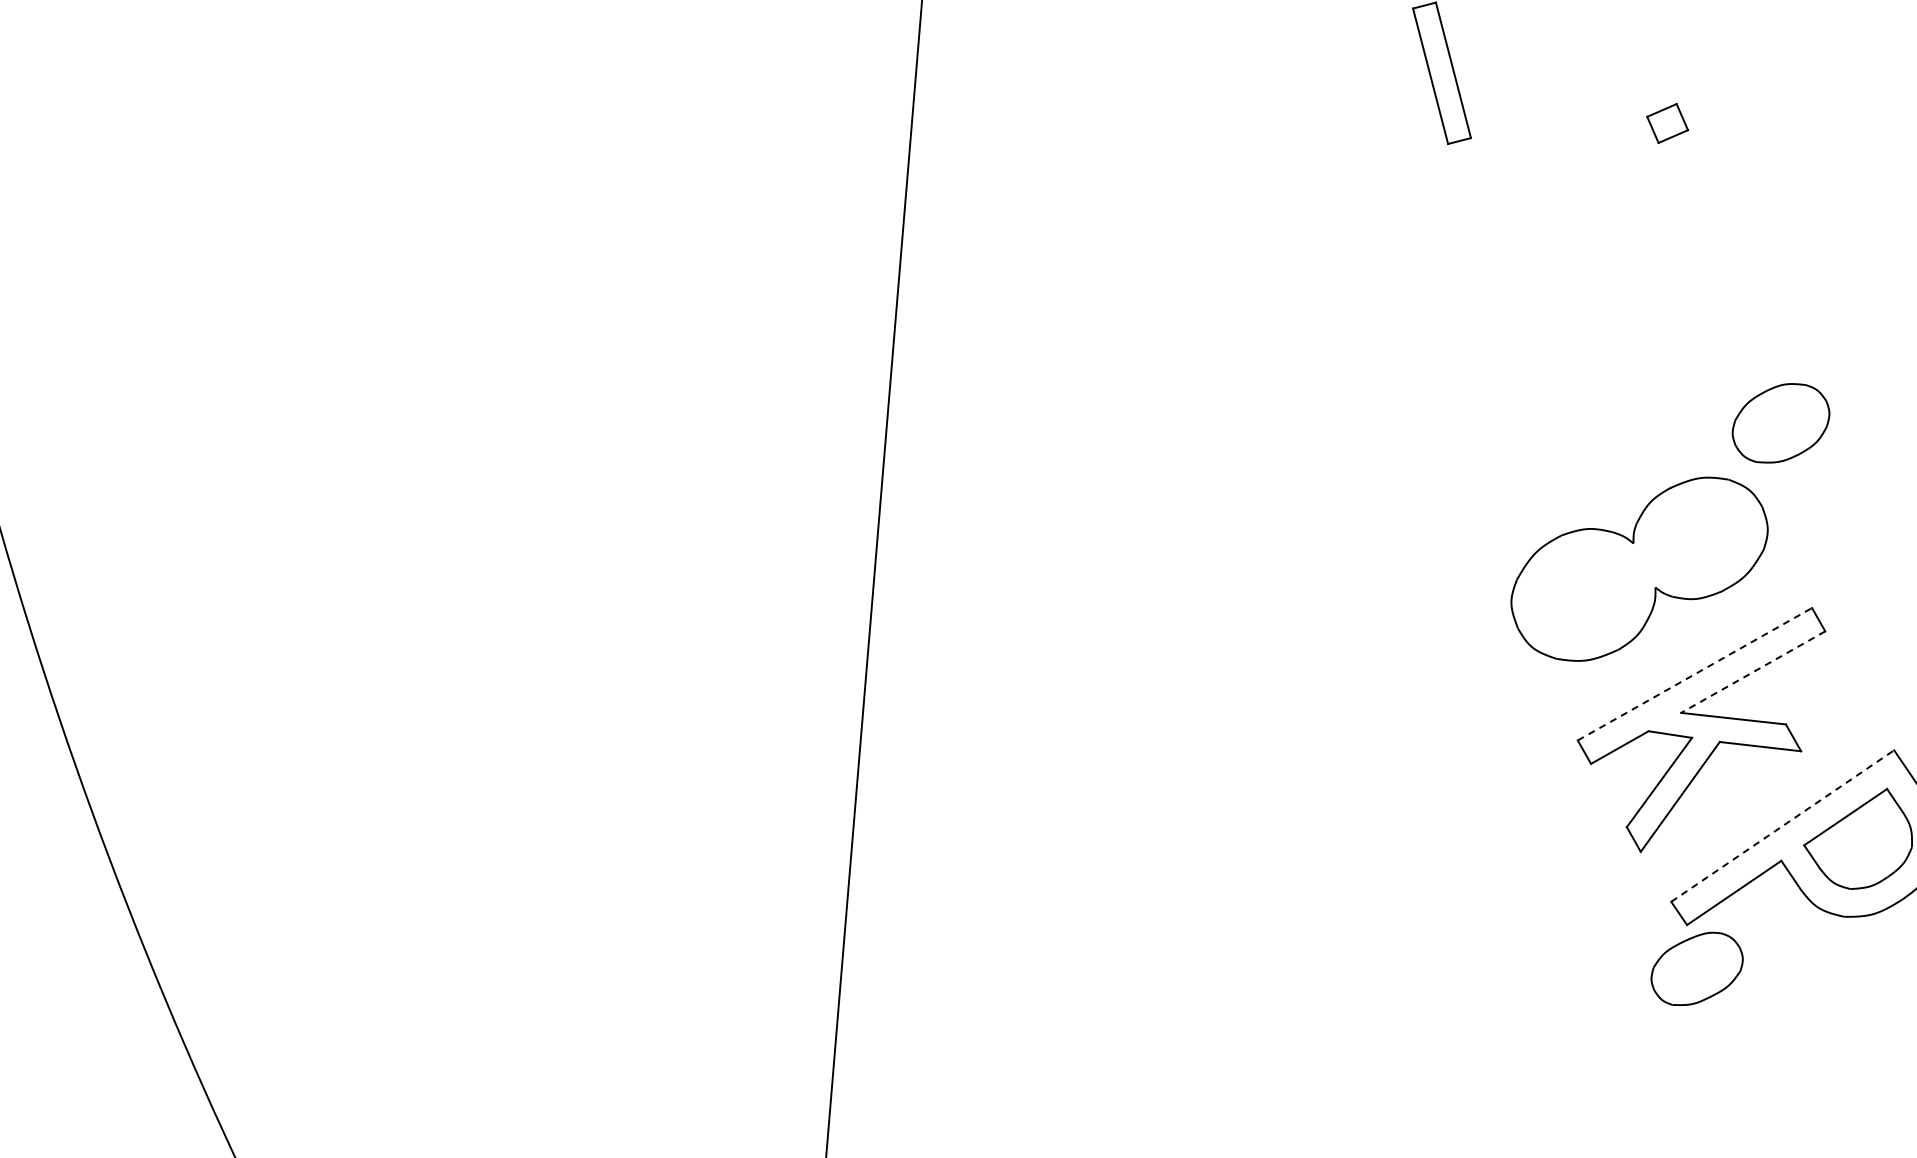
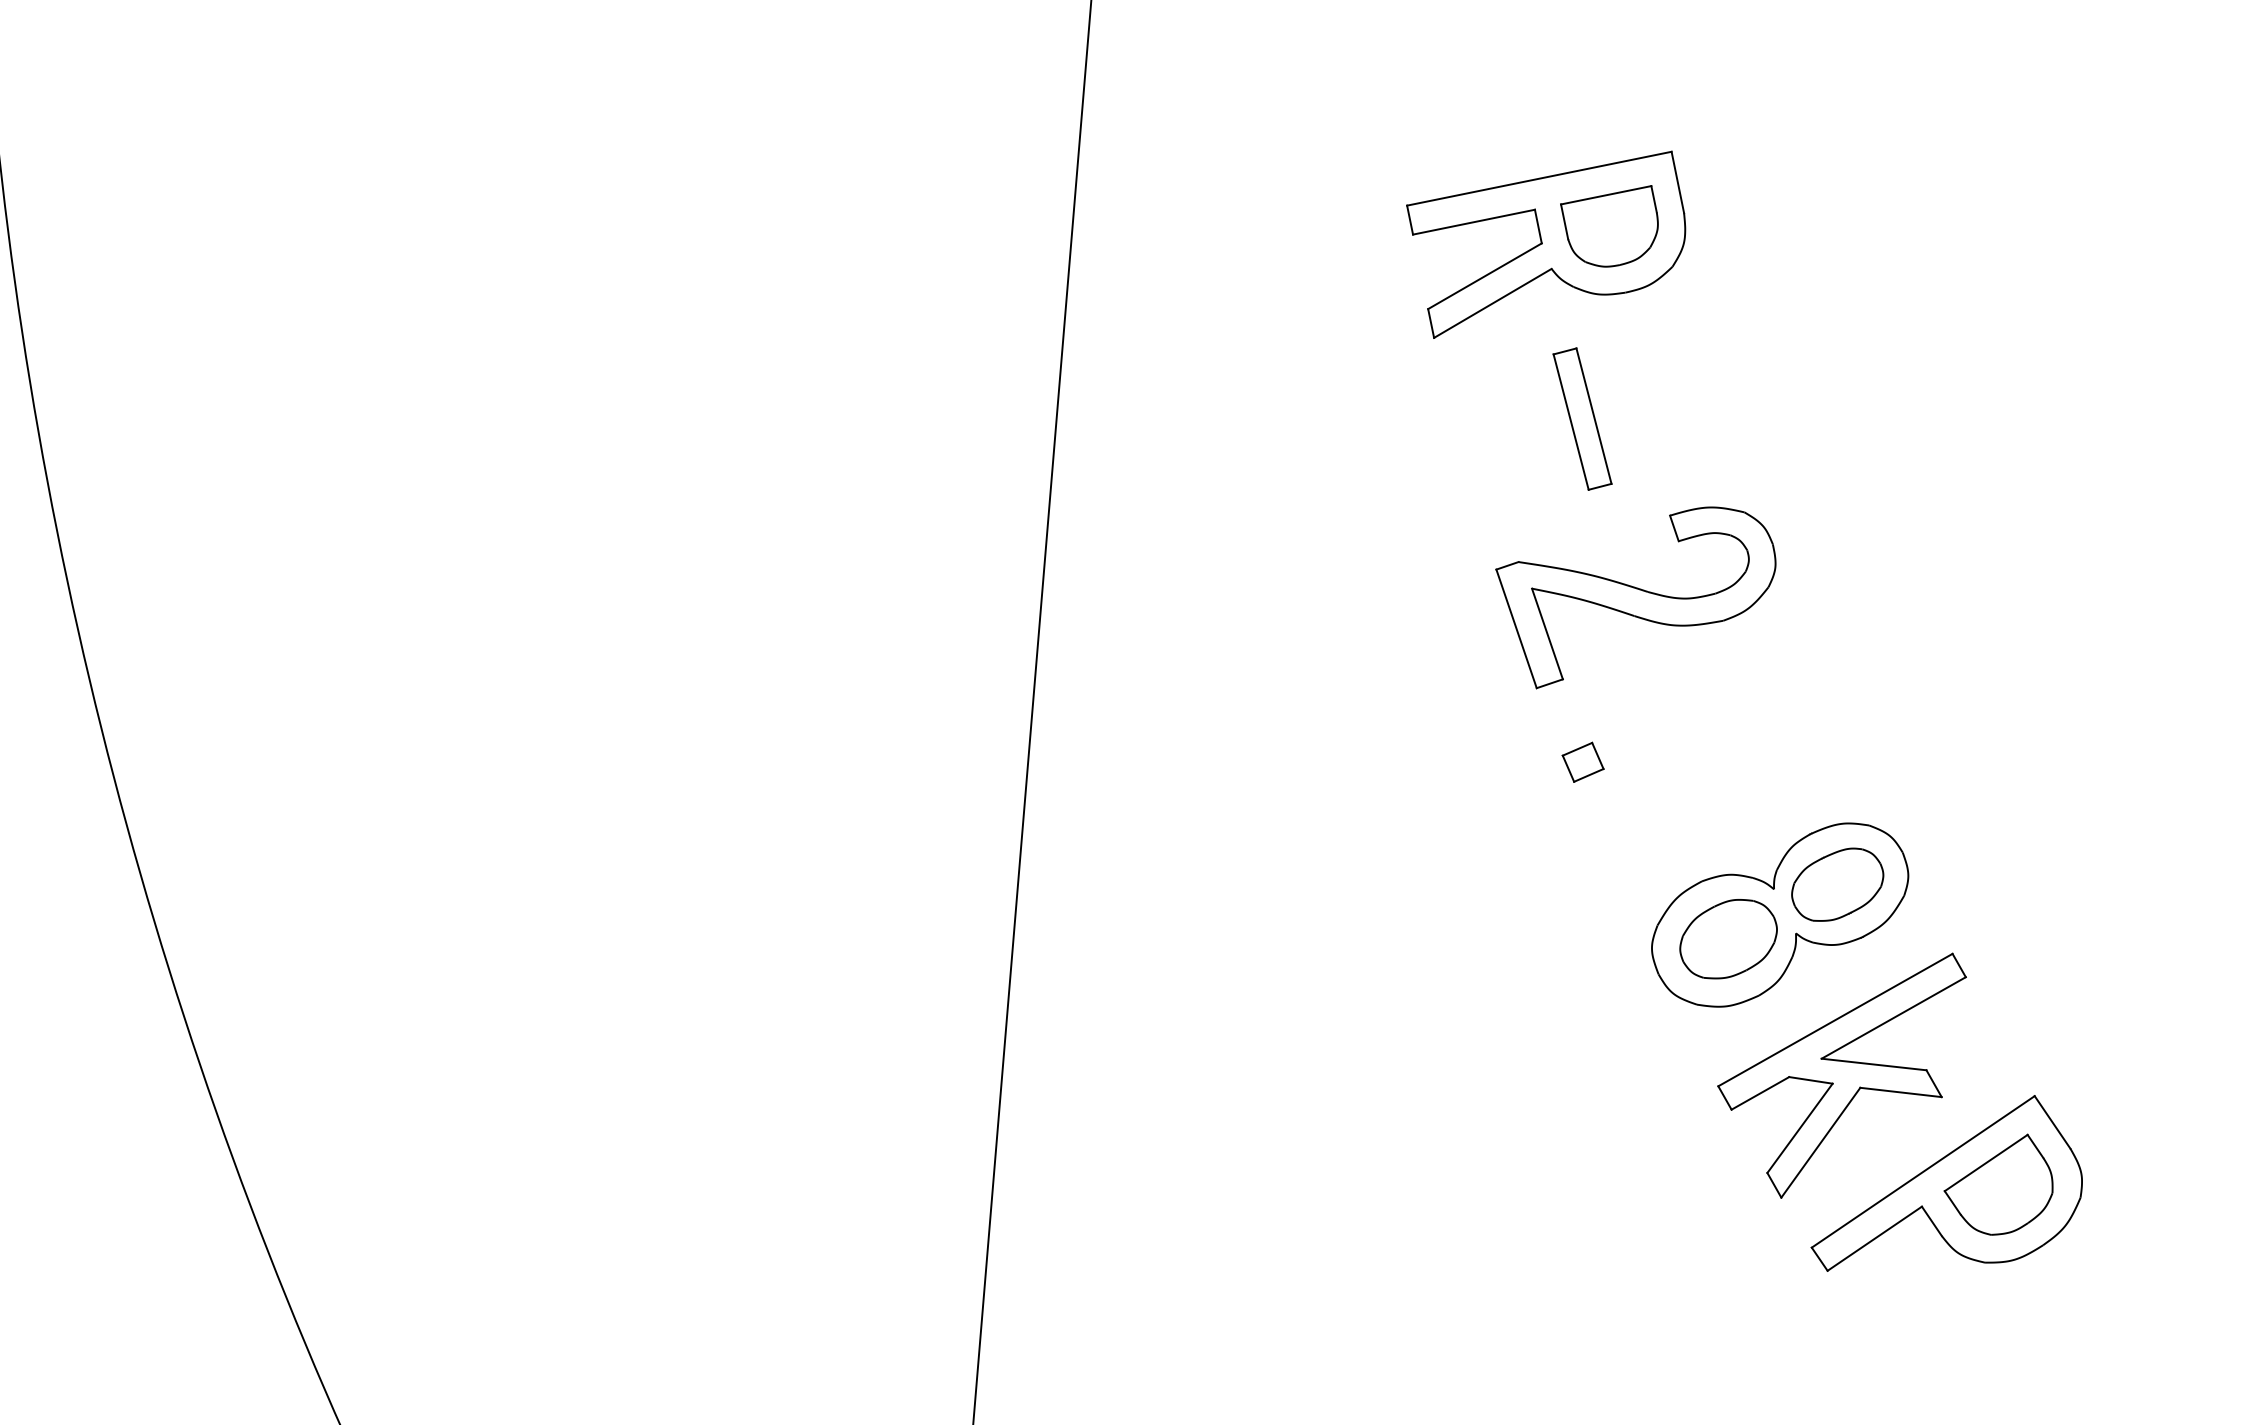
part: (1666, 122) -> (1582, 761), moved
part: (1494, 251) -> (1635, 597), added
part: (1780, 423) -> (1728, 939), moved
line: (1752, 671) -> (1893, 1017), dashed -> solid
line: (1694, 674) -> (1835, 1020), dashed -> solid
line: (1782, 825) -> (1923, 1171), dashed -> solid
part: (1696, 968) -> (1837, 884), moved

